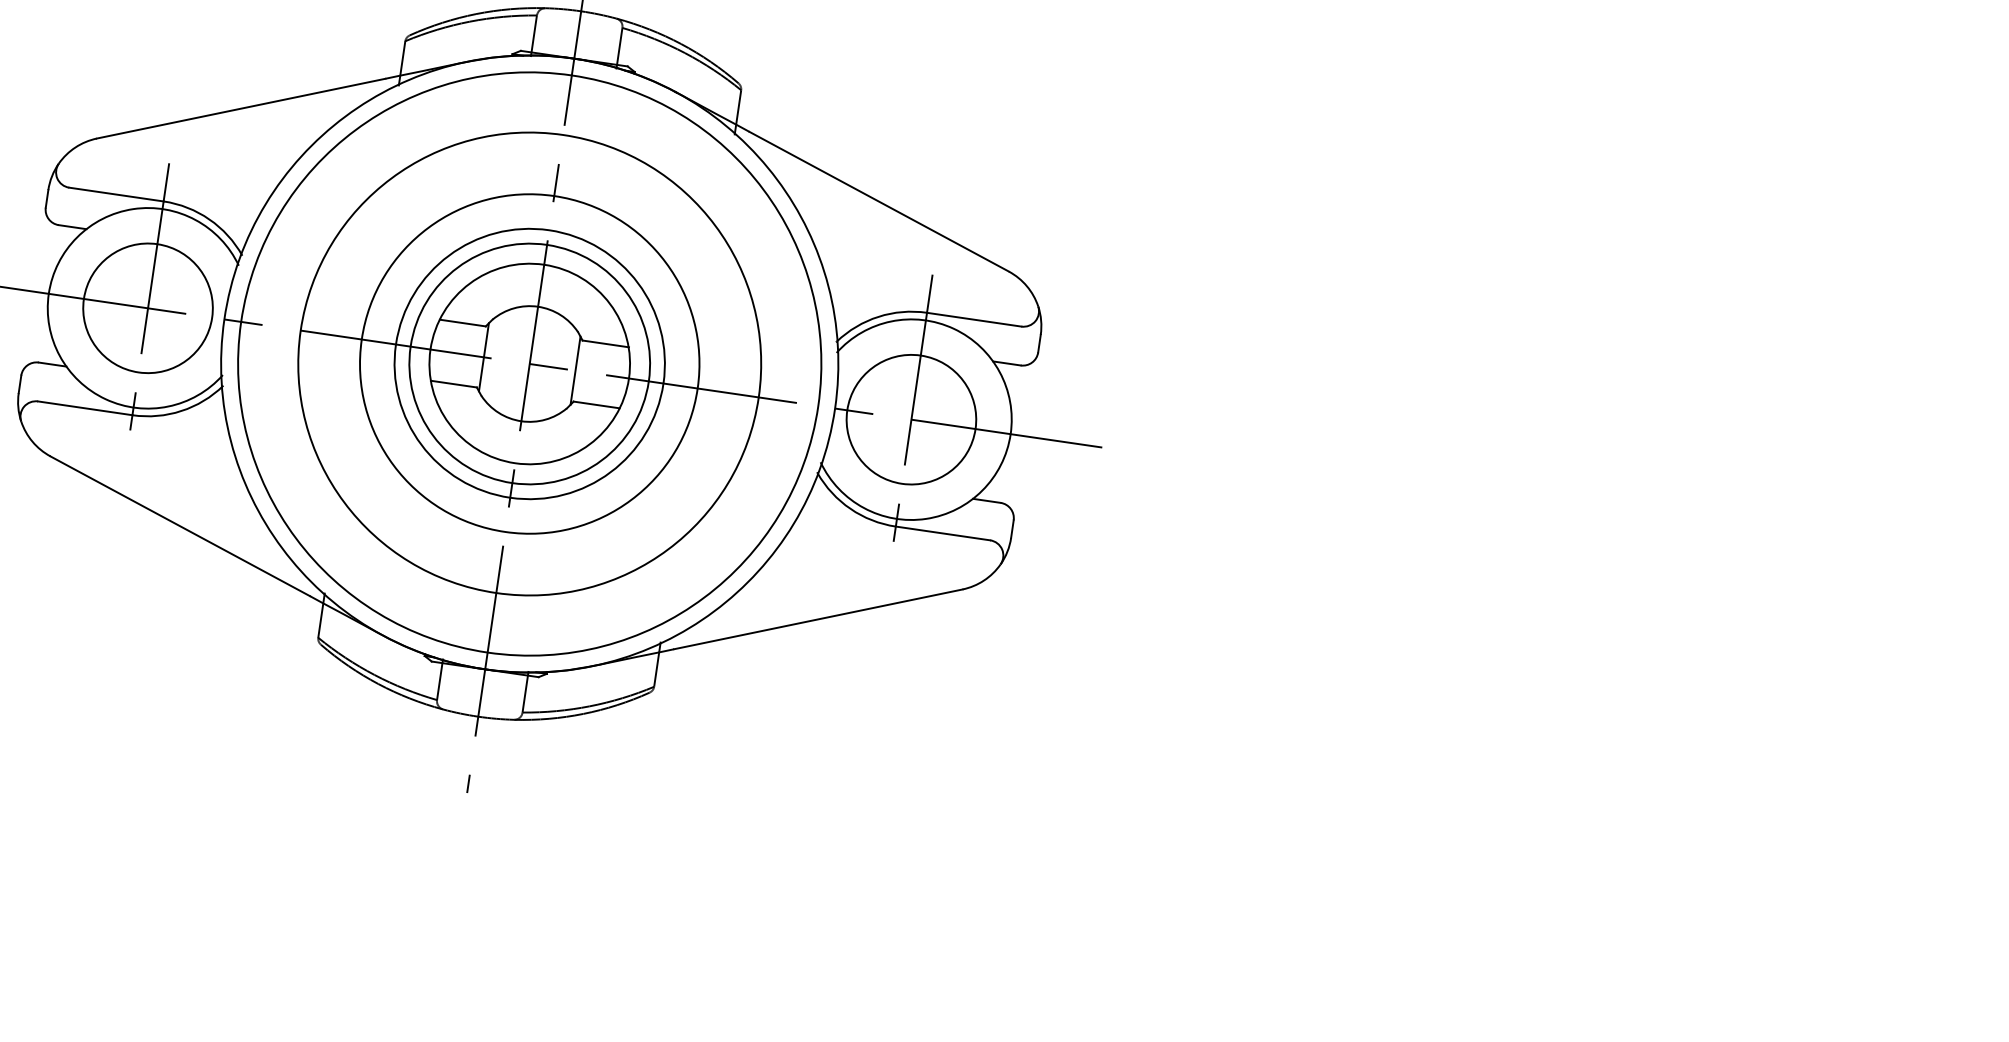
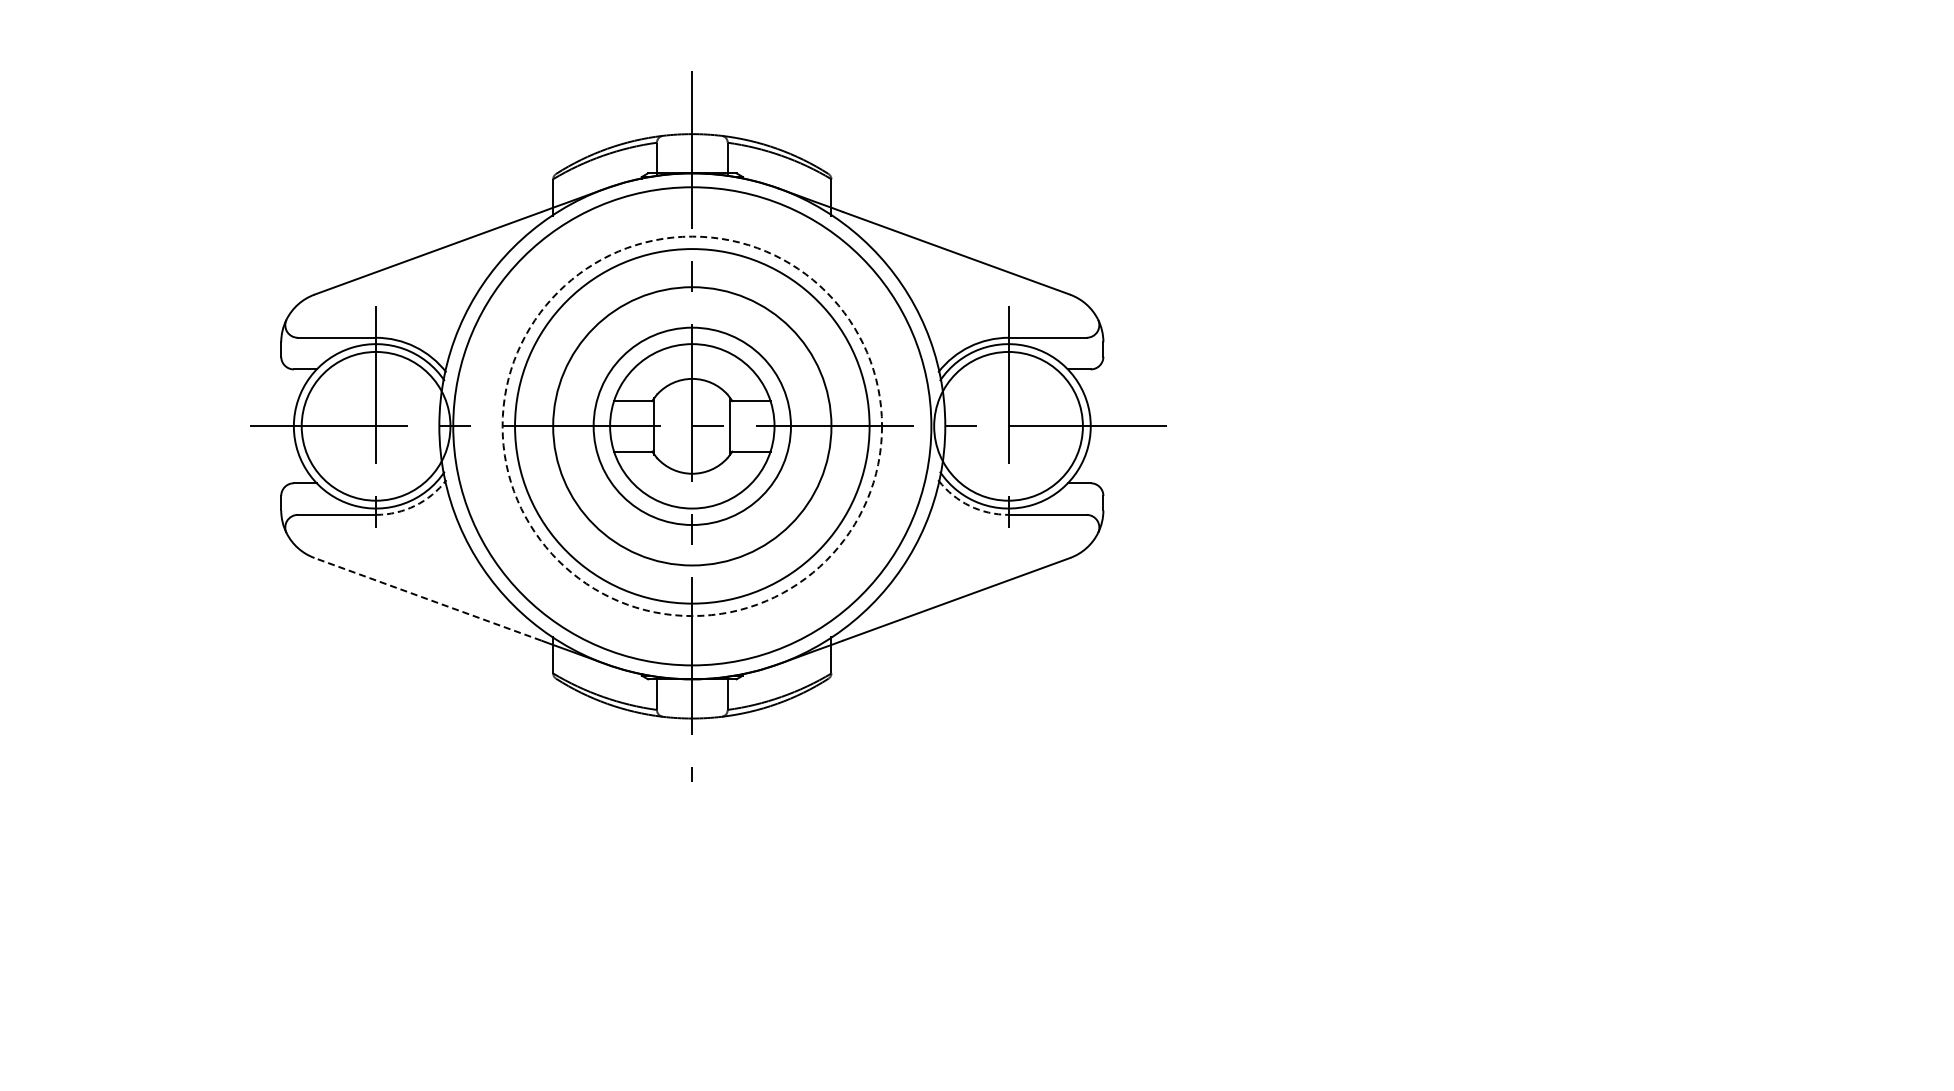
circle: (147, 308) -> (375, 426), size x1.4
circle: (529, 364) -> (692, 426), size x1.6
circle: (529, 364) -> (692, 426), solid -> dashed
arc: (181, 410) -> (415, 505), solid -> dashed
circle: (911, 419) -> (1008, 426), size x1.4
arc: (850, 508) -> (969, 505), solid -> dashed
line: (179, 526) -> (427, 599), solid -> dashed

